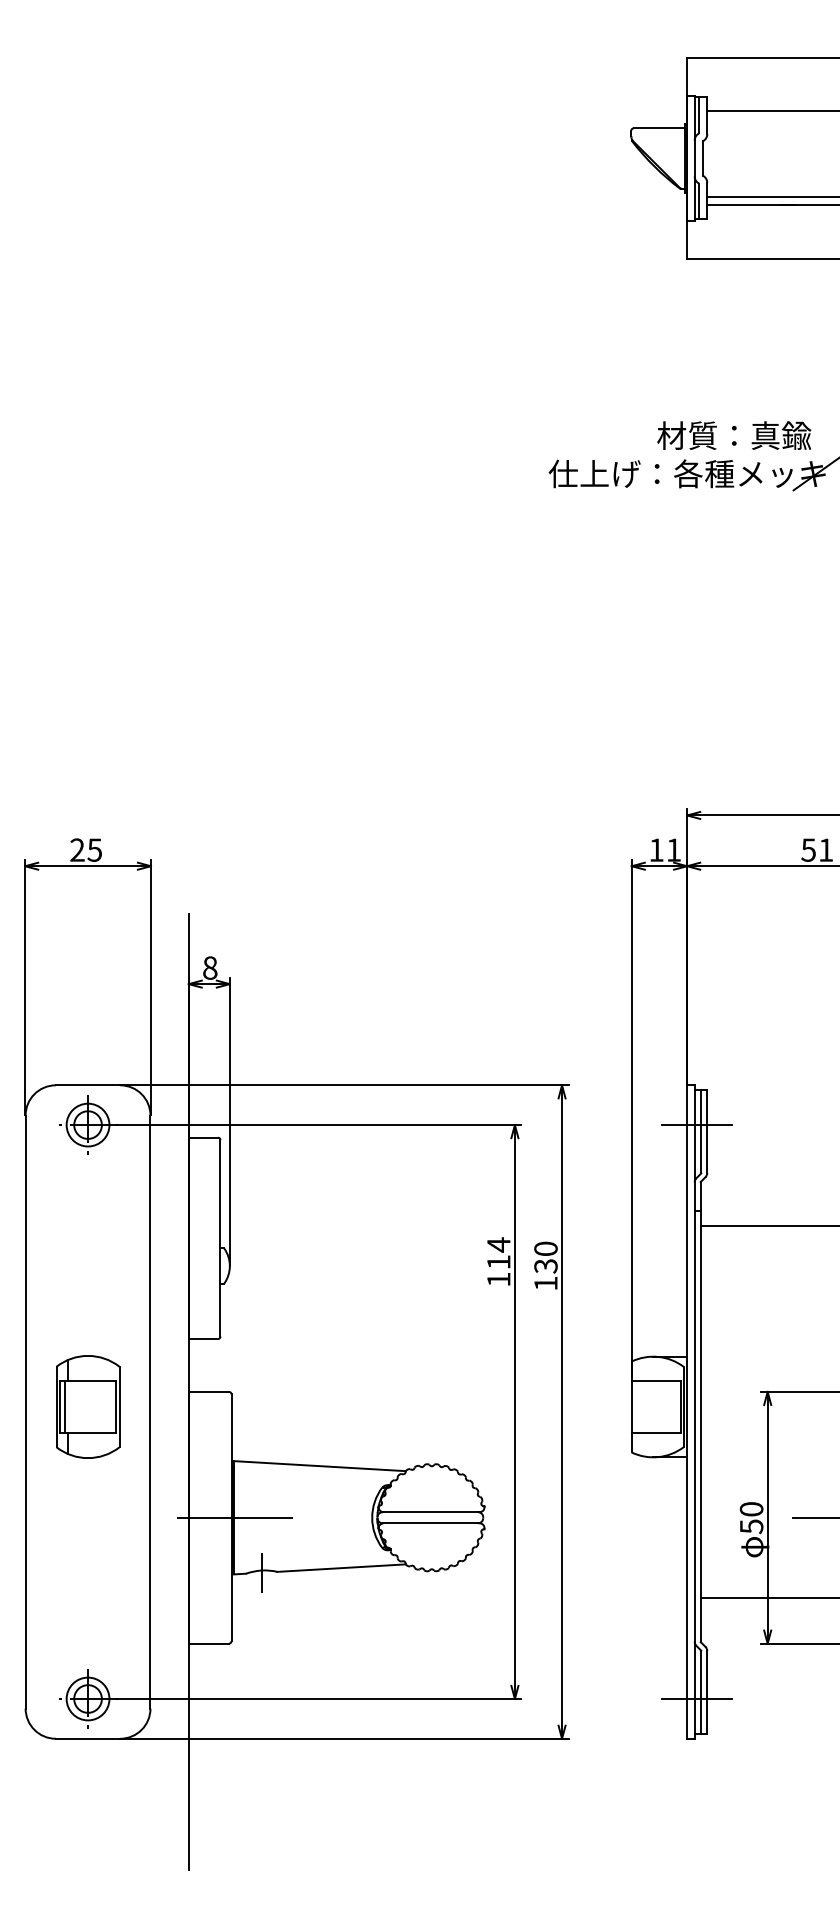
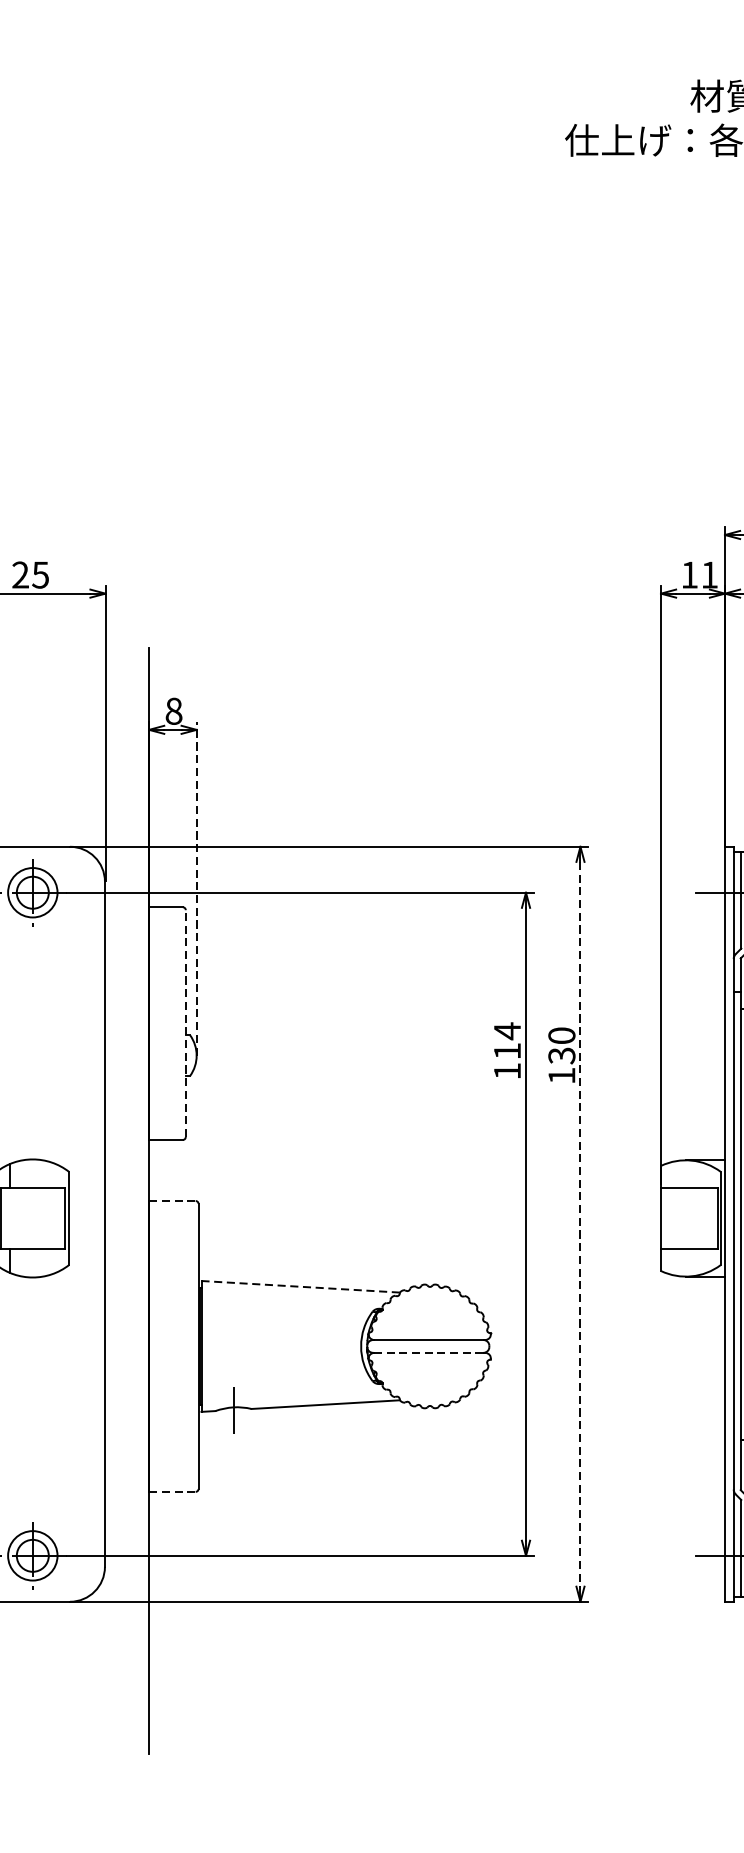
line: (229, 1121) -> (196, 888), solid -> dashed
line: (220, 1237) -> (185, 1022), solid -> dashed
line: (209, 1391) -> (173, 1200), solid -> dashed
line: (65, 1406) -> (6, 1217), removed
line: (562, 1412) -> (580, 1224), solid -> dashed
line: (319, 1466) -> (300, 1287), solid -> dashed
line: (234, 1517) -> (202, 1346), removed
line: (430, 1523) -> (428, 1353), solid -> dashed
line: (209, 1643) -> (173, 1491), solid -> dashed

